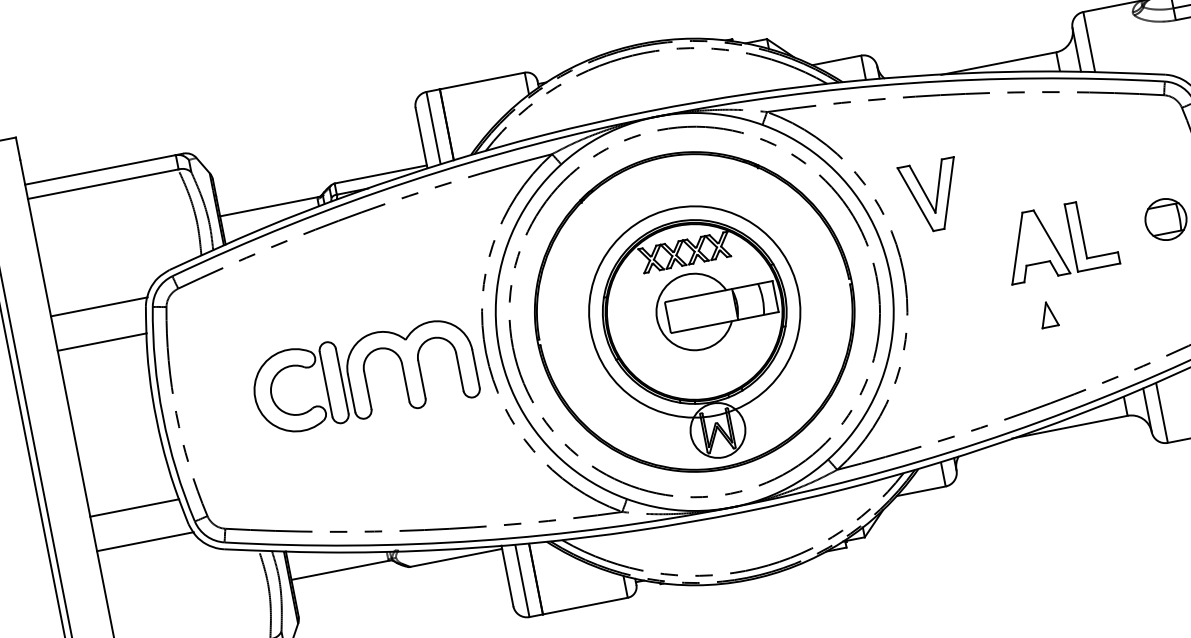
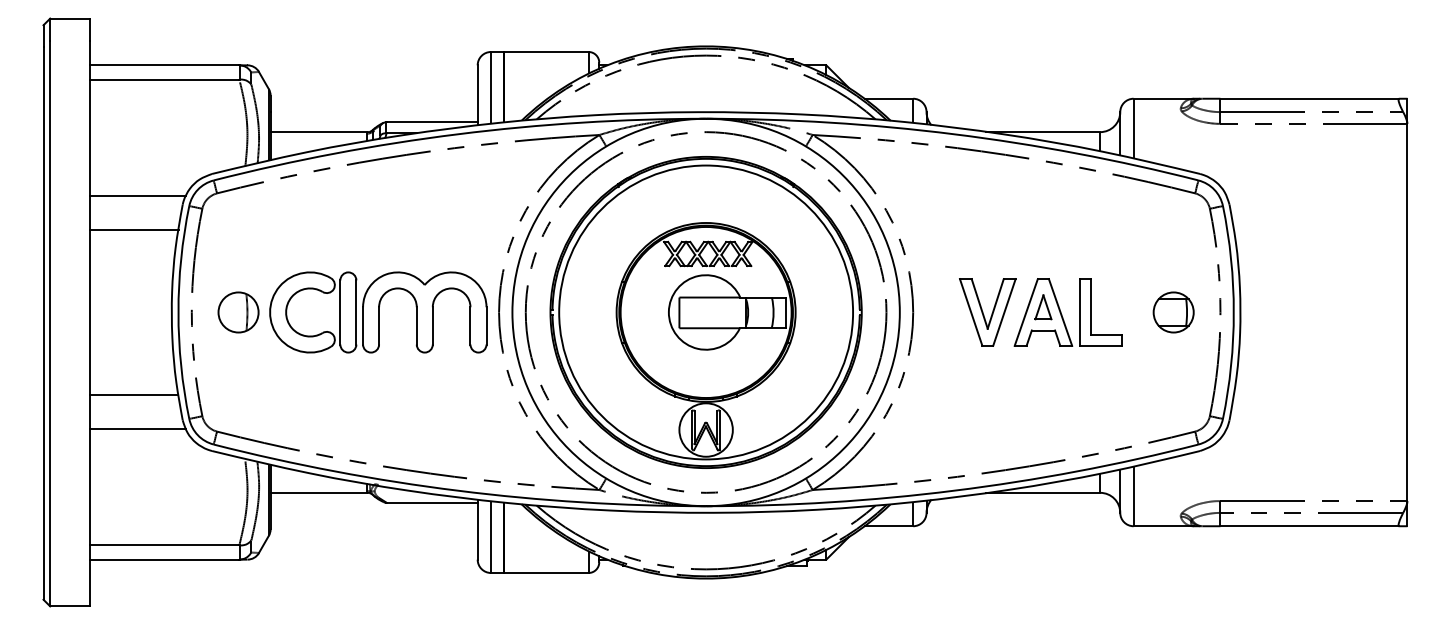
part: (932, 196) -> (987, 312), moved
circle: (695, 311) -> (706, 312), size x1.43
part: (1048, 314) -> (1043, 307), moved
part: (223, 404) -> (238, 312), added

